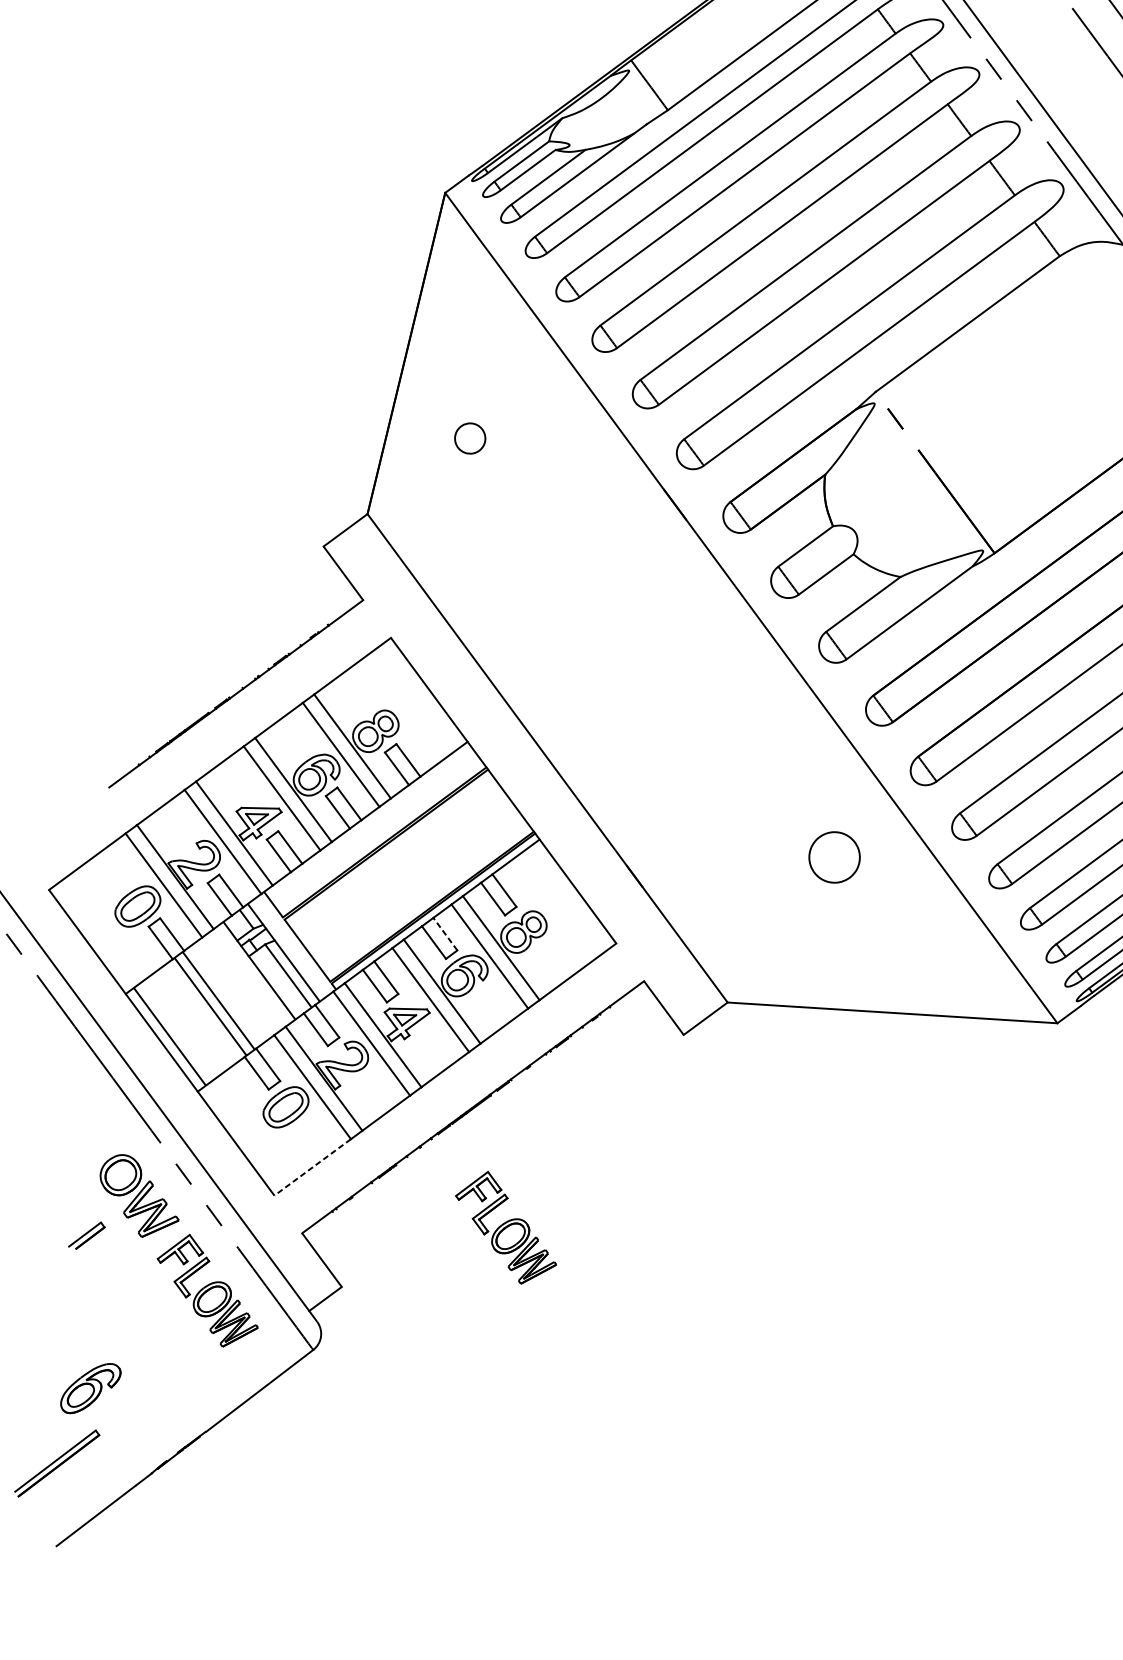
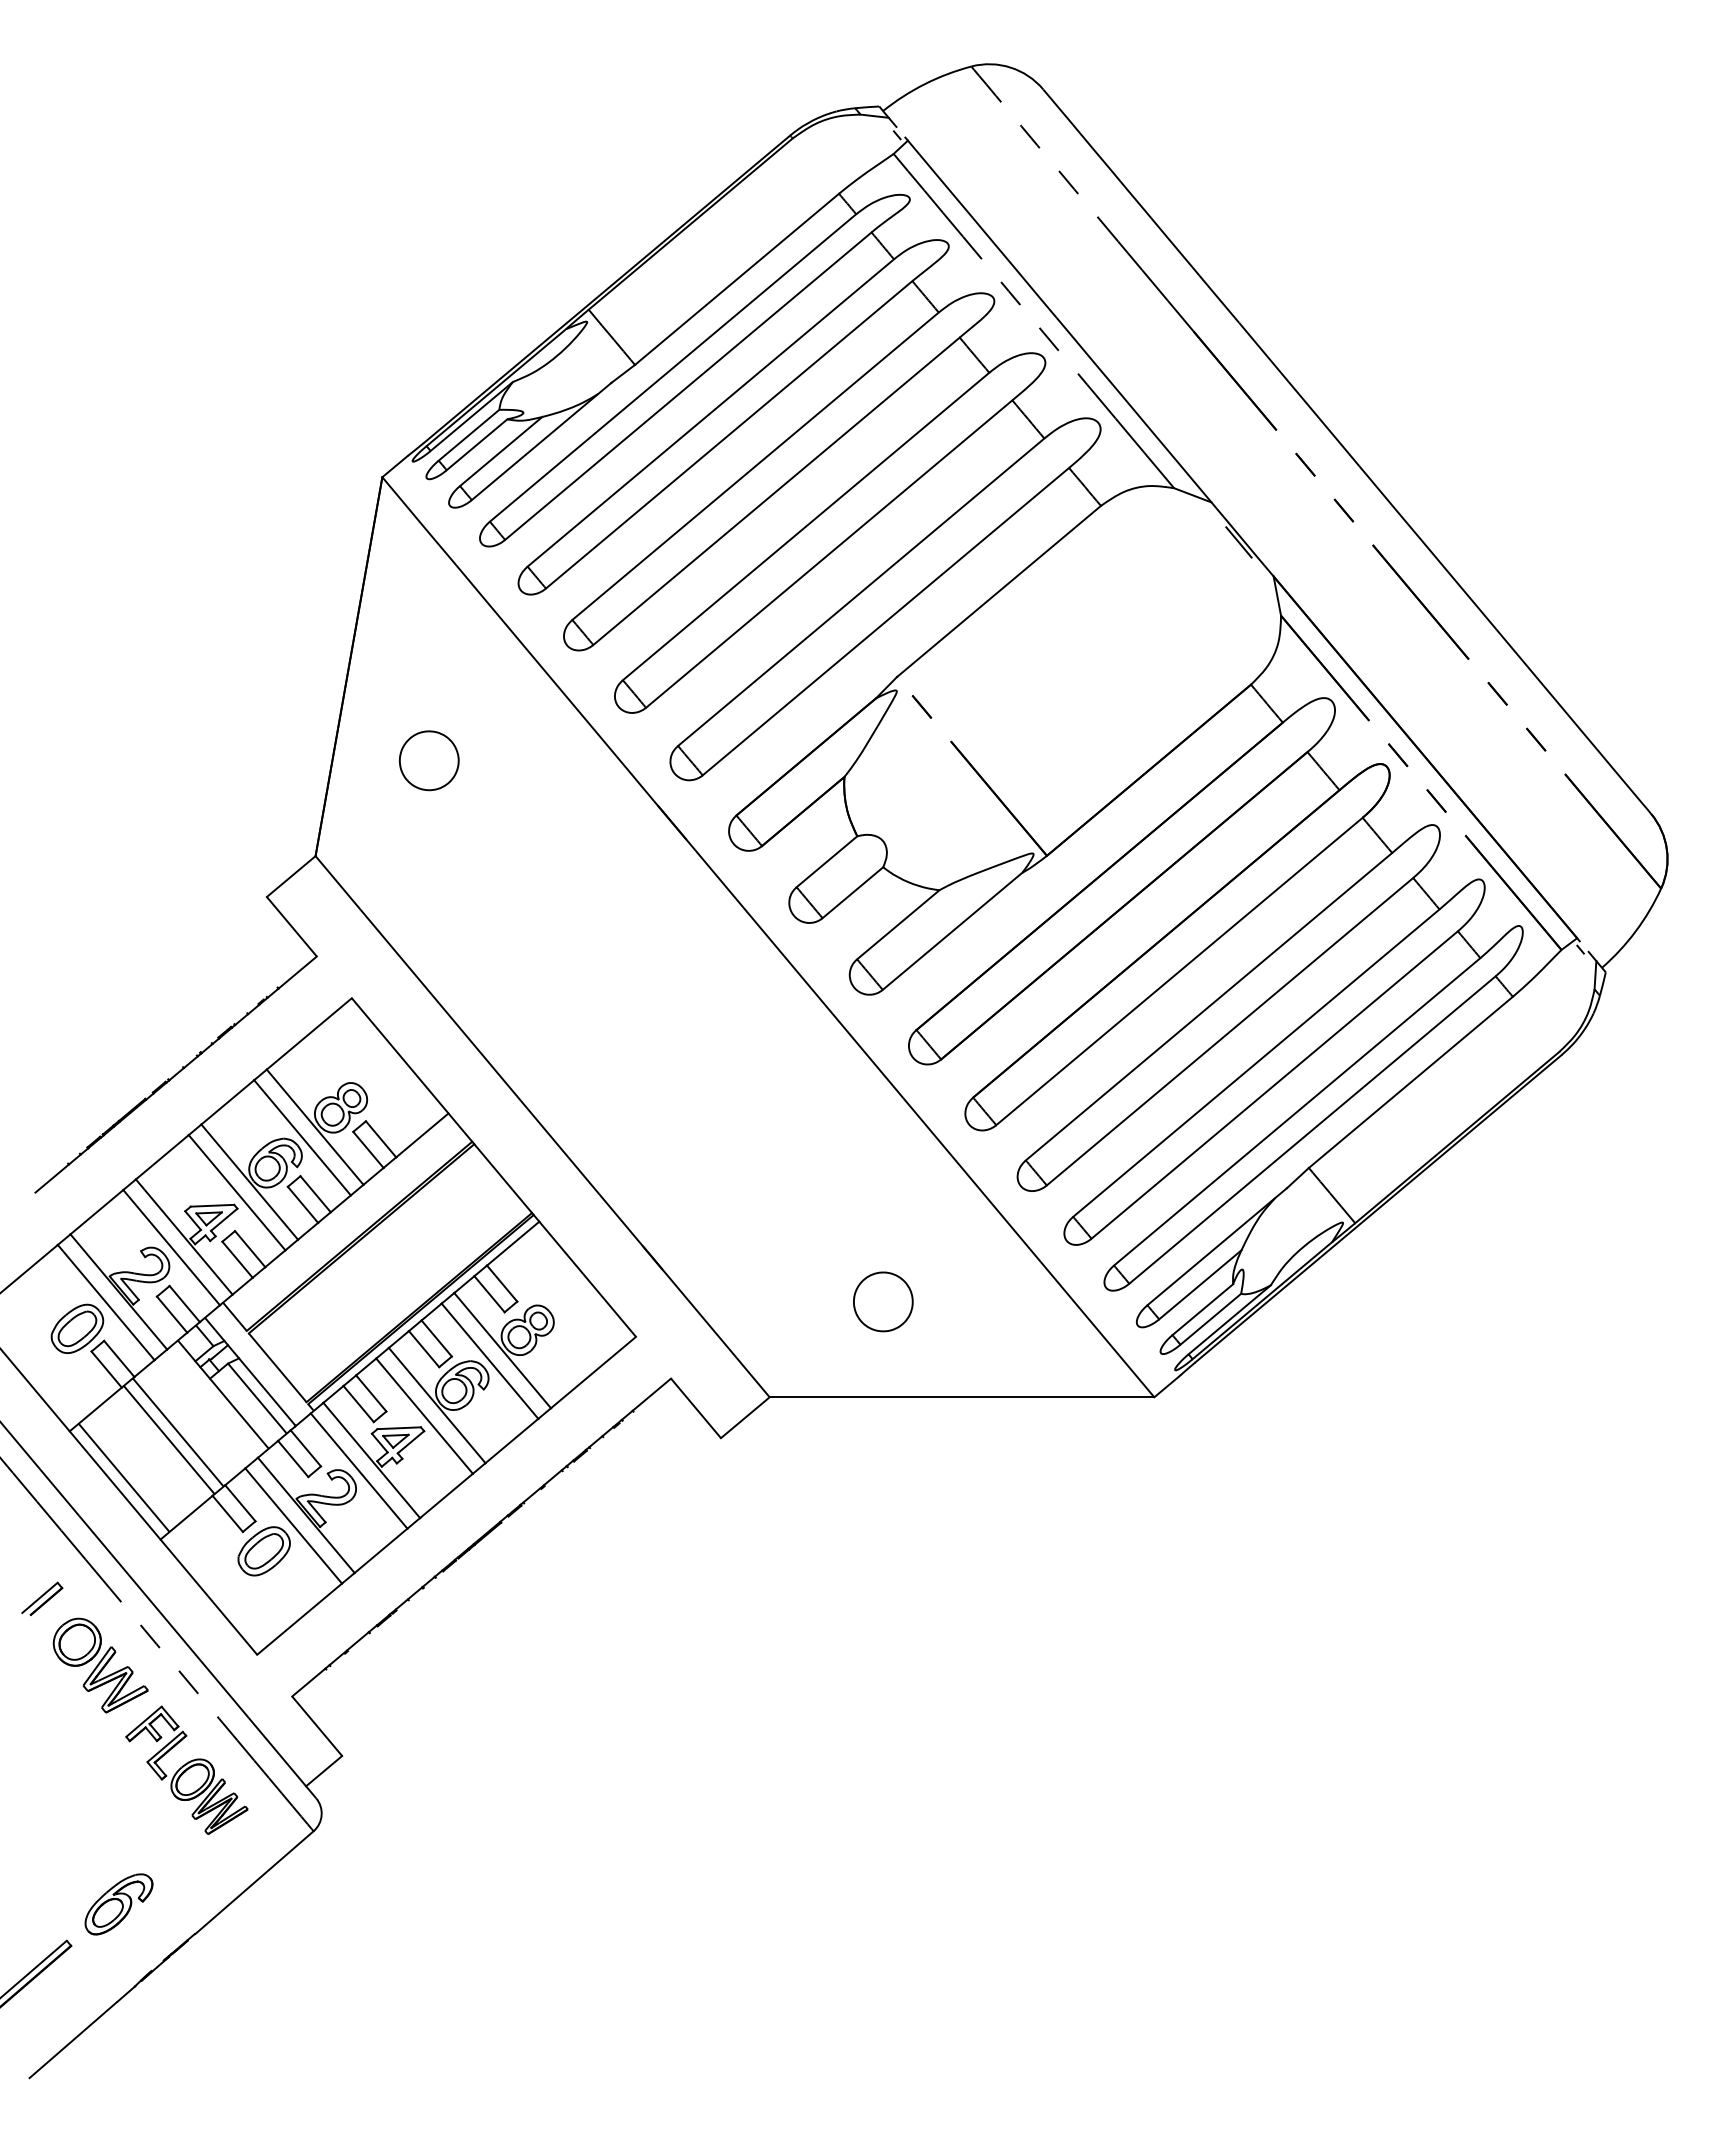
part: (470, 438) -> (429, 760), size x1.67
part: (834, 857) -> (883, 1301), moved
line: (445, 934) -> (436, 1338), dashed -> solid
line: (312, 1167) -> (299, 1619), dashed -> solid
part: (505, 1227) -> (528, 1674), removed
part: (87, 1235) -> (42, 1598), moved
part: (90, 1388) -> (118, 1904), moved

